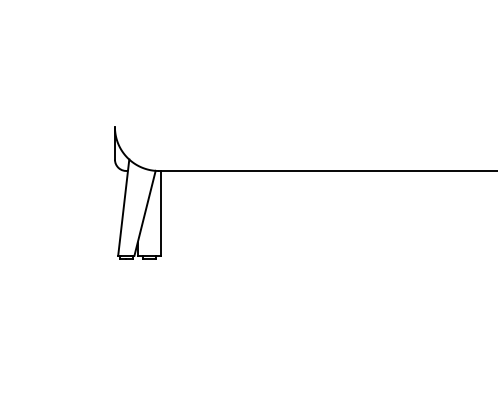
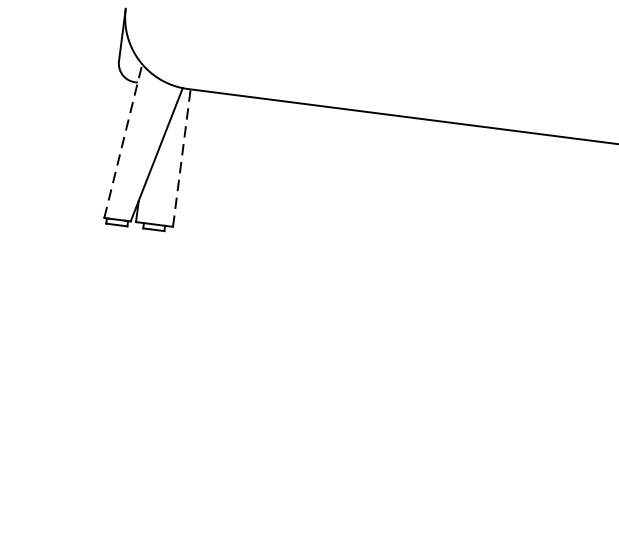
line: (123, 207) -> (122, 140), solid -> dashed
line: (160, 212) -> (181, 156), solid -> dashed

